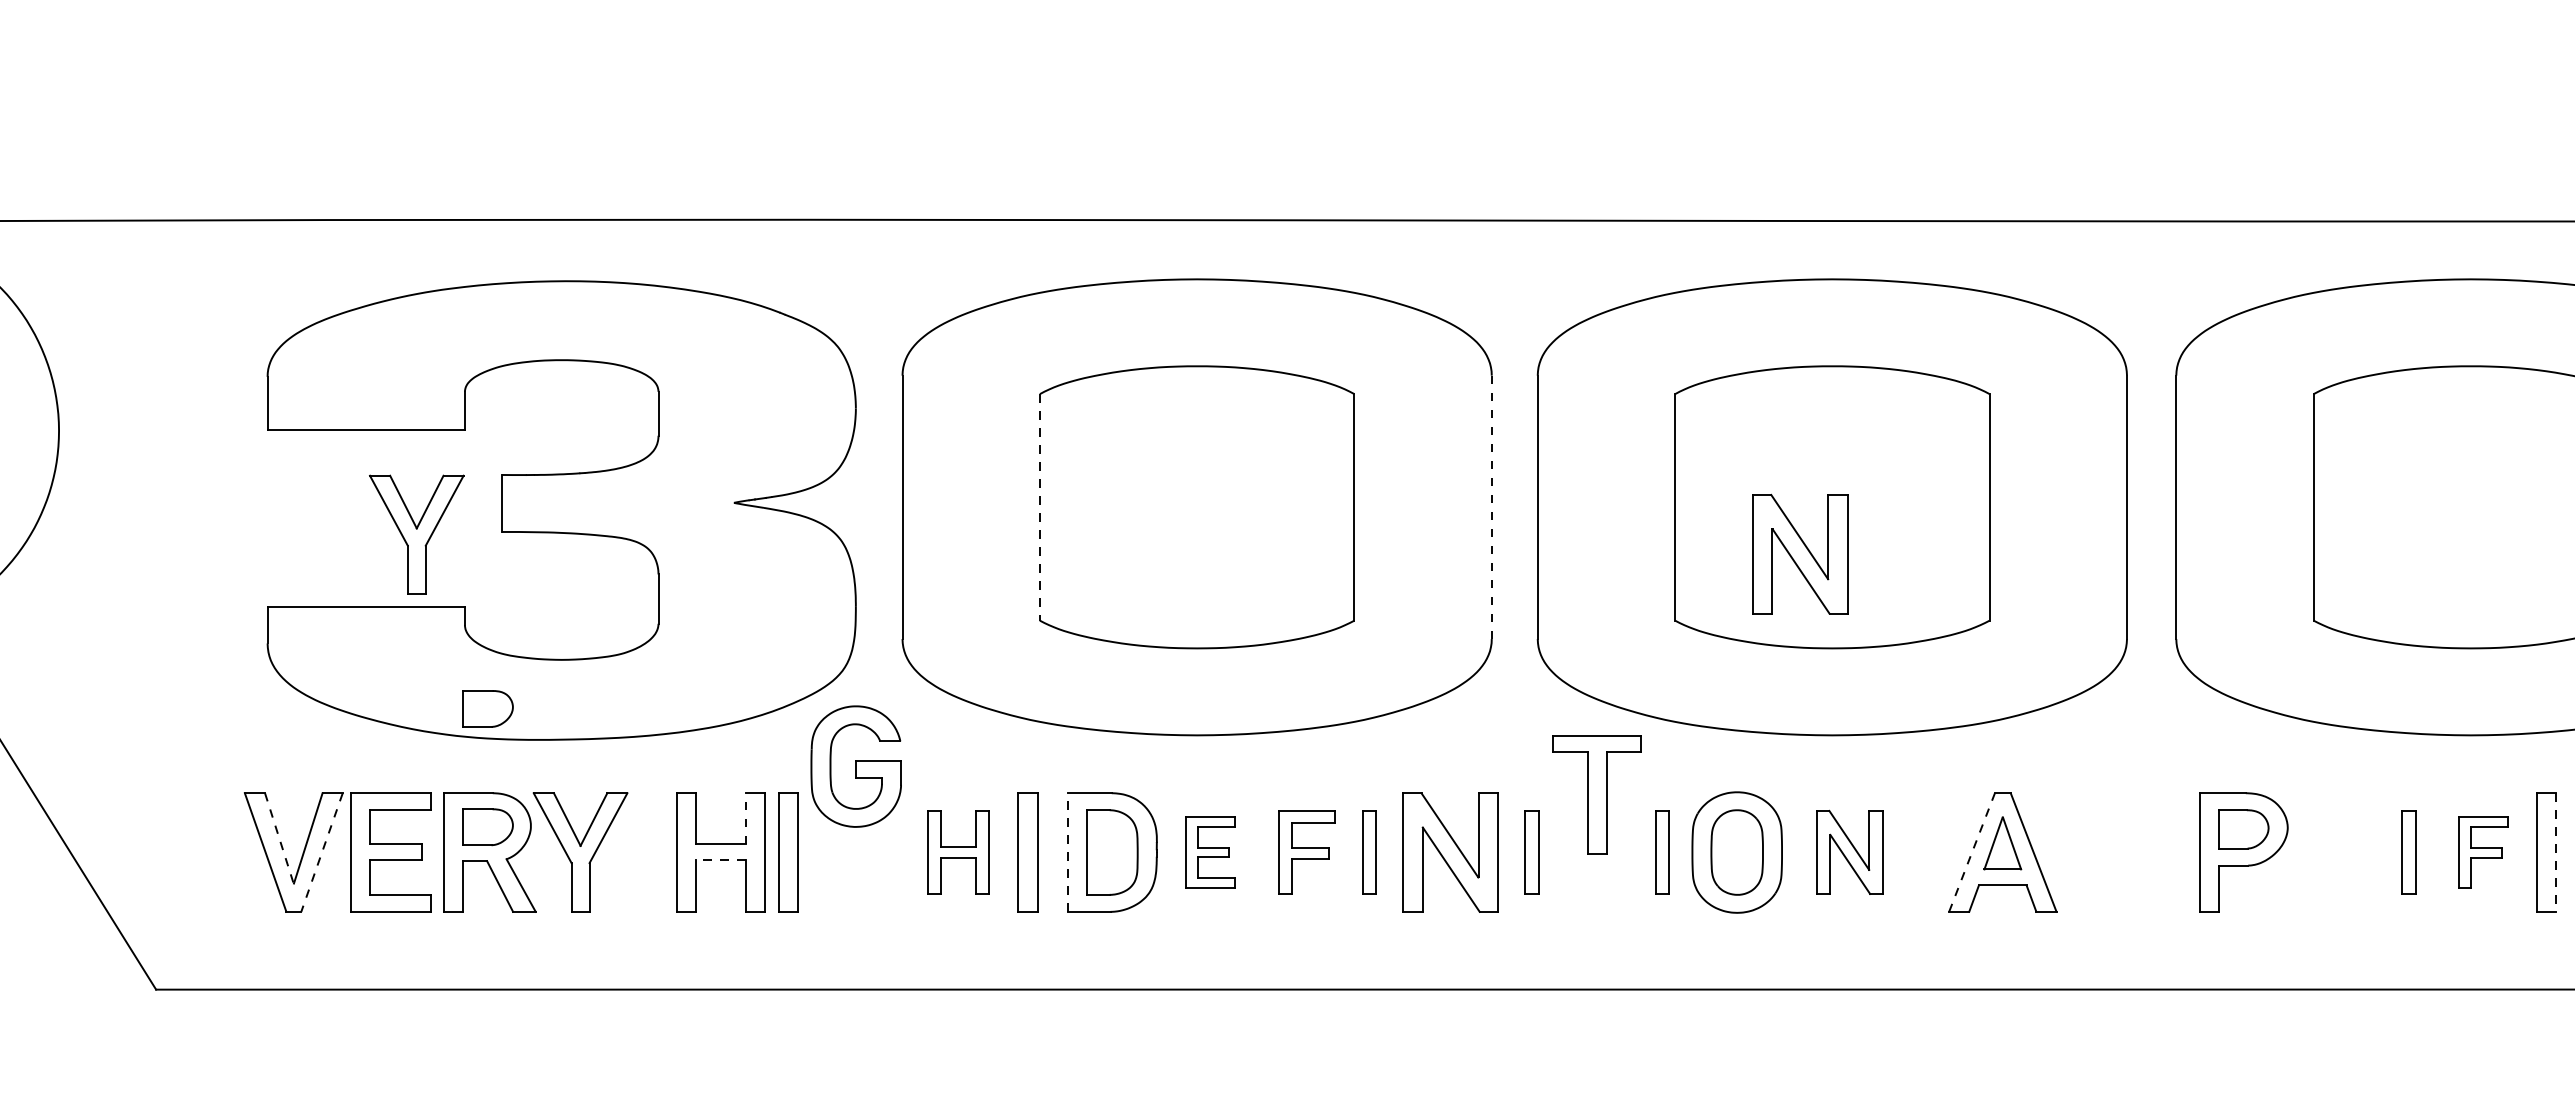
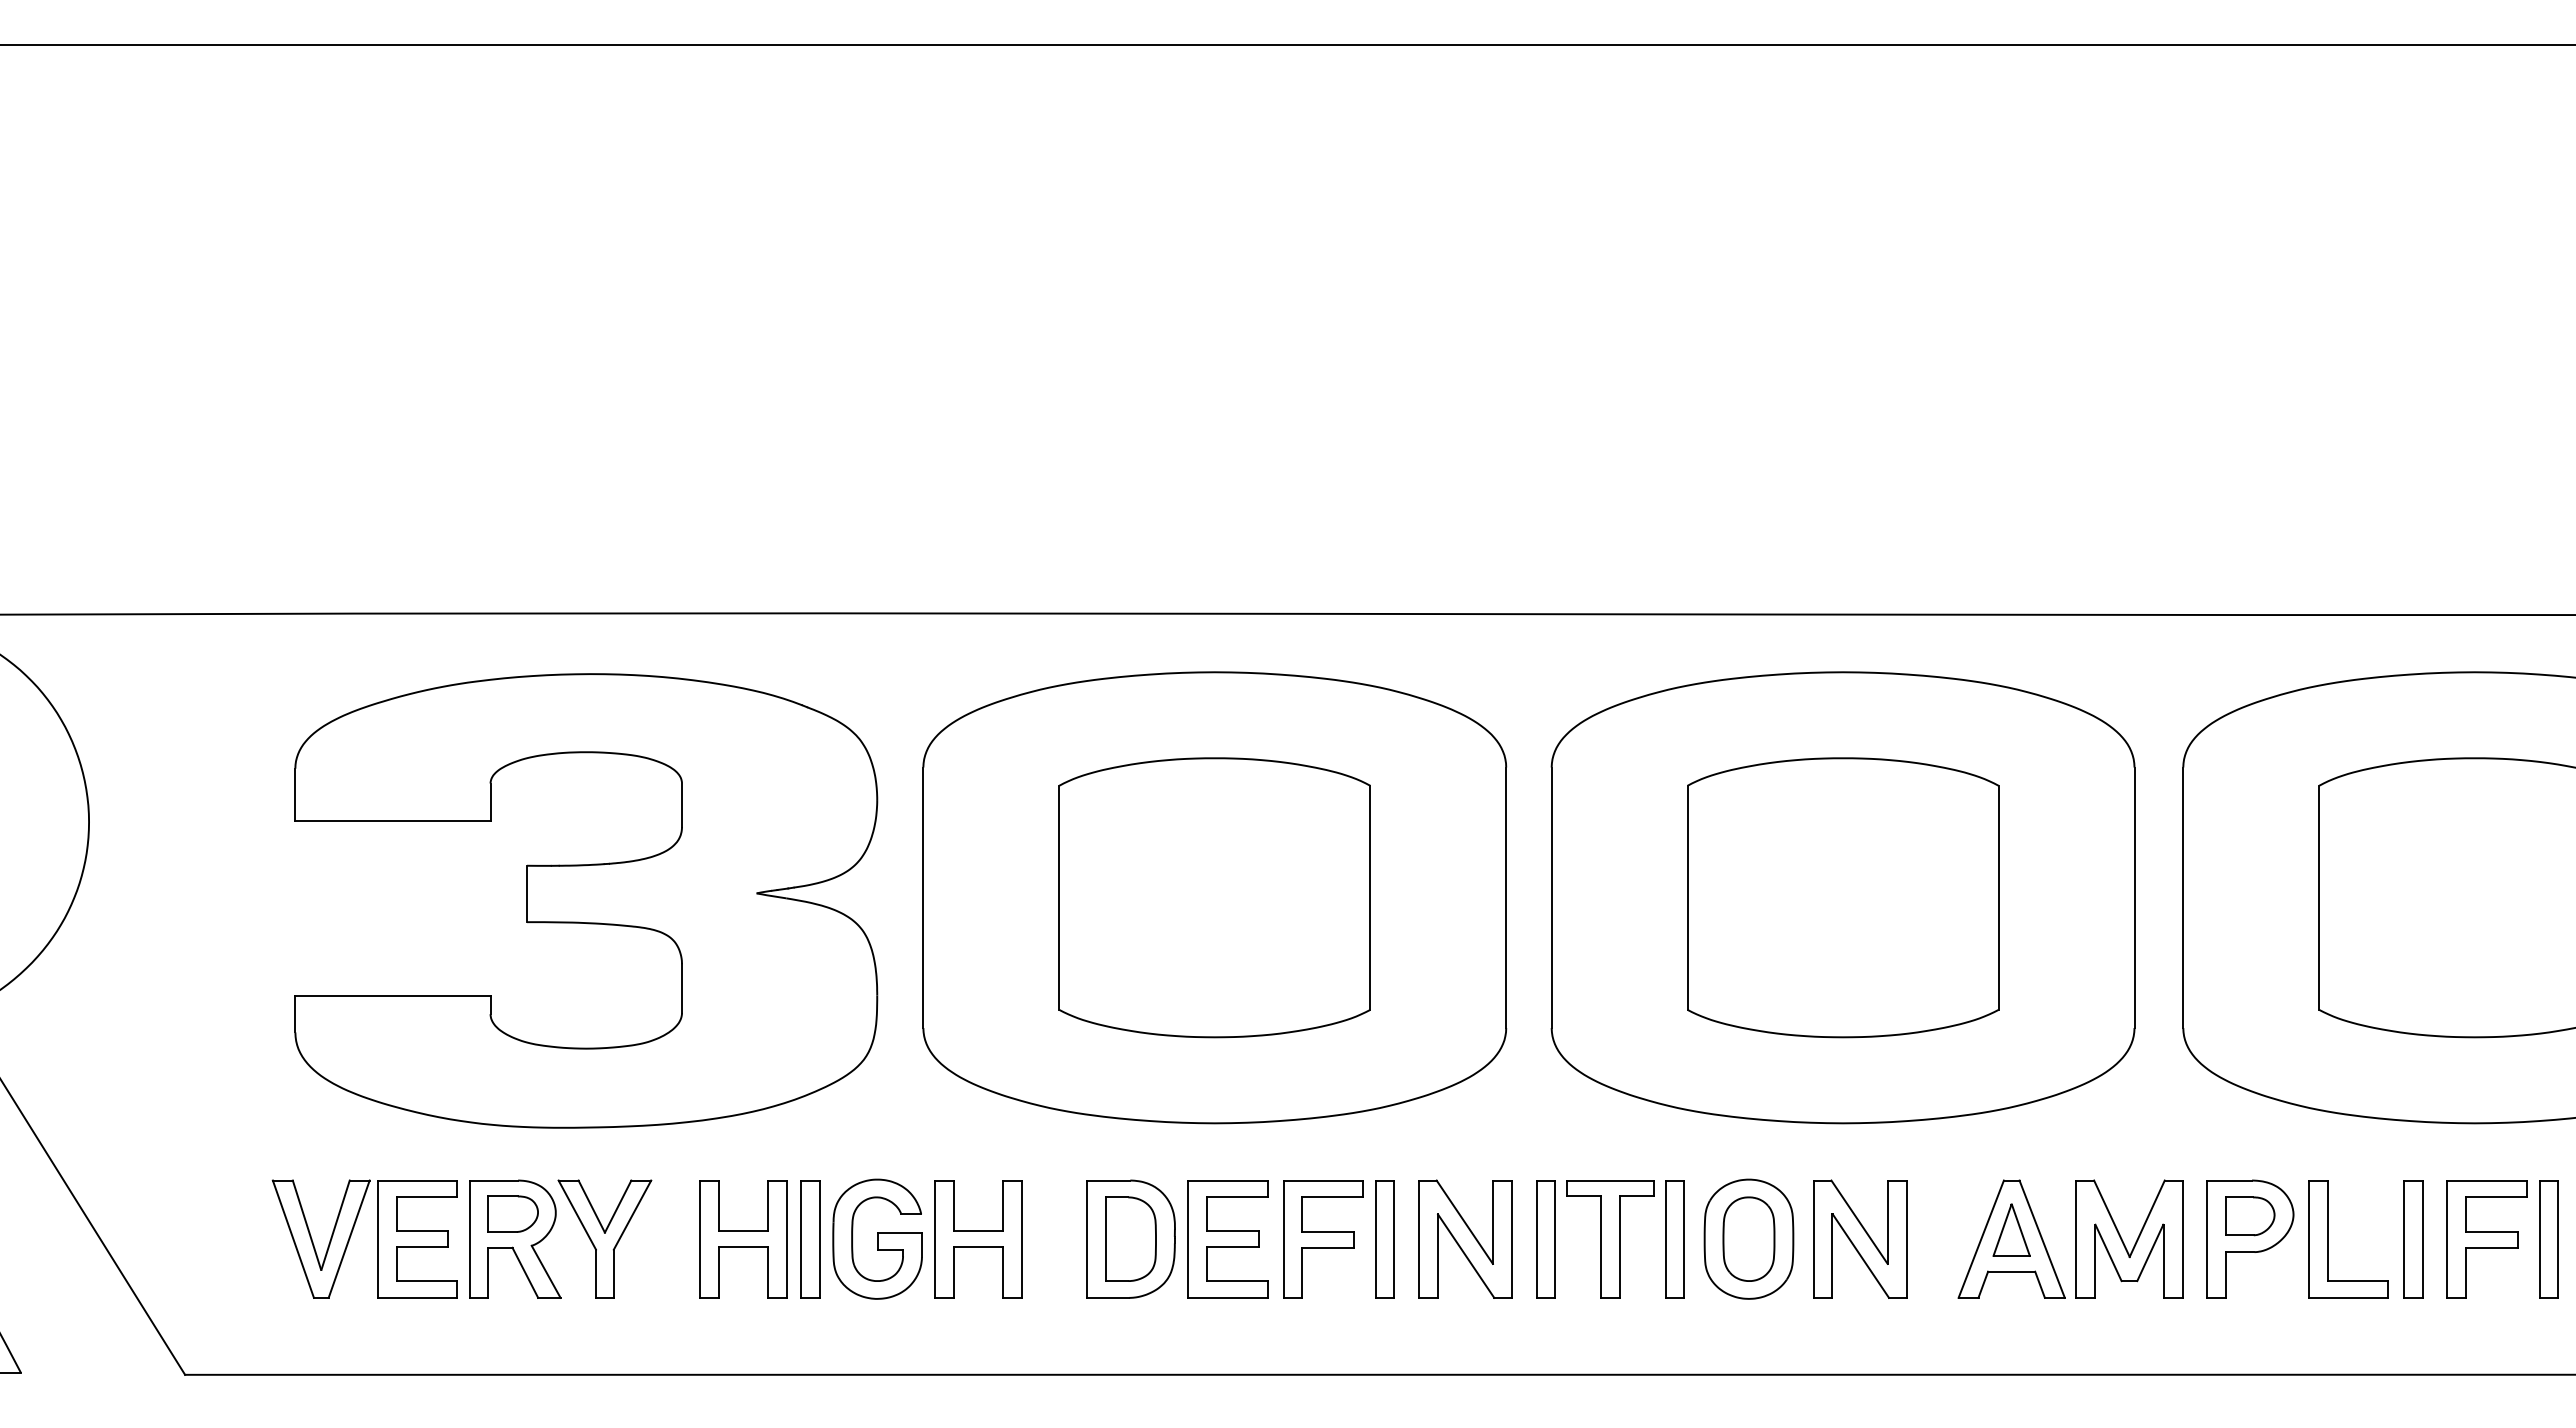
line: (1040, 508) -> (1059, 898), dashed -> solid
line: (1492, 508) -> (1506, 898), dashed -> solid
part: (416, 534) -> (442, 924), removed
part: (1800, 553) -> (1811, 943), removed
part: (487, 708) -> (512, 1096), removed
part: (856, 765) -> (877, 1238), moved
part: (1597, 795) -> (1610, 1239), moved
line: (745, 818) -> (768, 1205), dashed -> solid
line: (278, 838) -> (306, 1225), dashed -> solid
part: (1849, 851) -> (1860, 1238), size x1.43
line: (322, 852) -> (349, 1239), dashed -> solid
part: (958, 852) -> (978, 1239), size x1.43
part: (1028, 852) -> (1047, 1239), removed
line: (1067, 852) -> (1086, 1239), dashed -> solid
part: (1209, 852) -> (1227, 1239), size x1.67
part: (1307, 852) -> (1323, 1239), size x1.43
part: (1368, 852) -> (1384, 1239), size x1.43
part: (1531, 852) -> (1545, 1239), size x1.43
part: (1661, 852) -> (1674, 1239), size x1.43
line: (1972, 852) -> (1981, 1239), dashed -> solid
part: (2323, 852) -> (2328, 1239), added
part: (2409, 852) -> (2413, 1239), size x1.43
part: (2482, 852) -> (2486, 1239), size x1.67
line: (2555, 852) -> (2558, 1239), dashed -> solid
part: (2115, 853) -> (2123, 1240), added
line: (720, 859) -> (743, 1246), dashed -> solid

